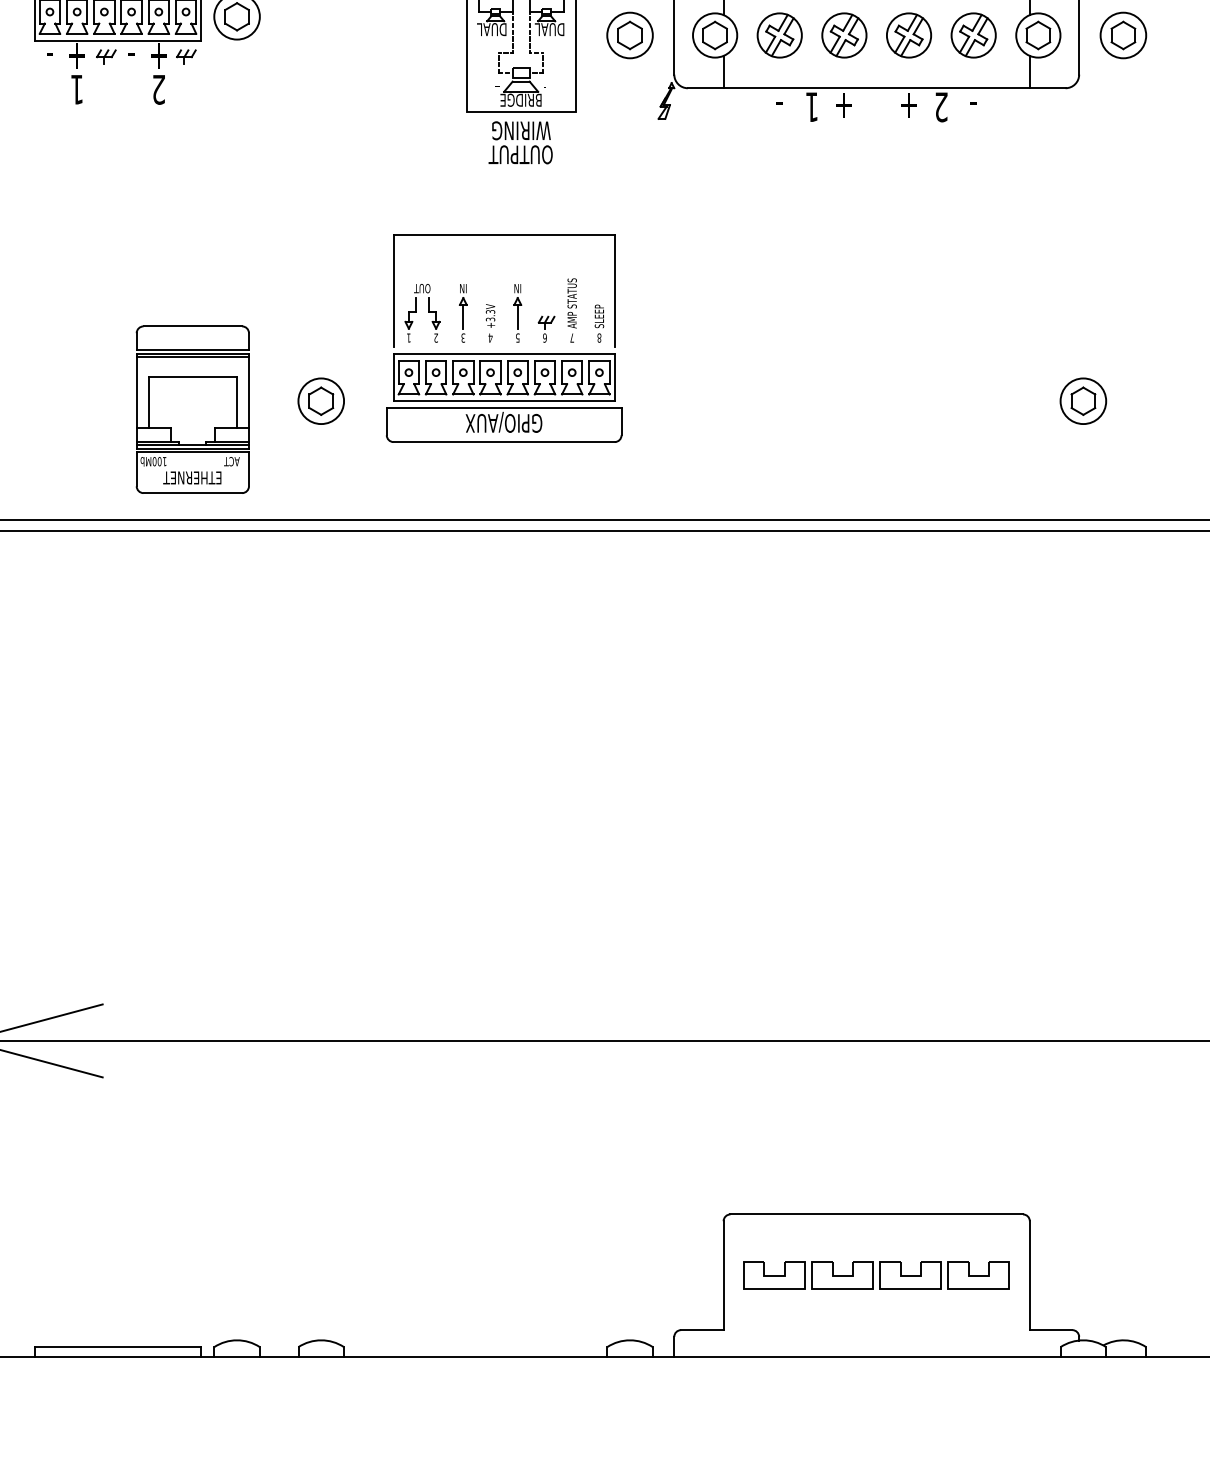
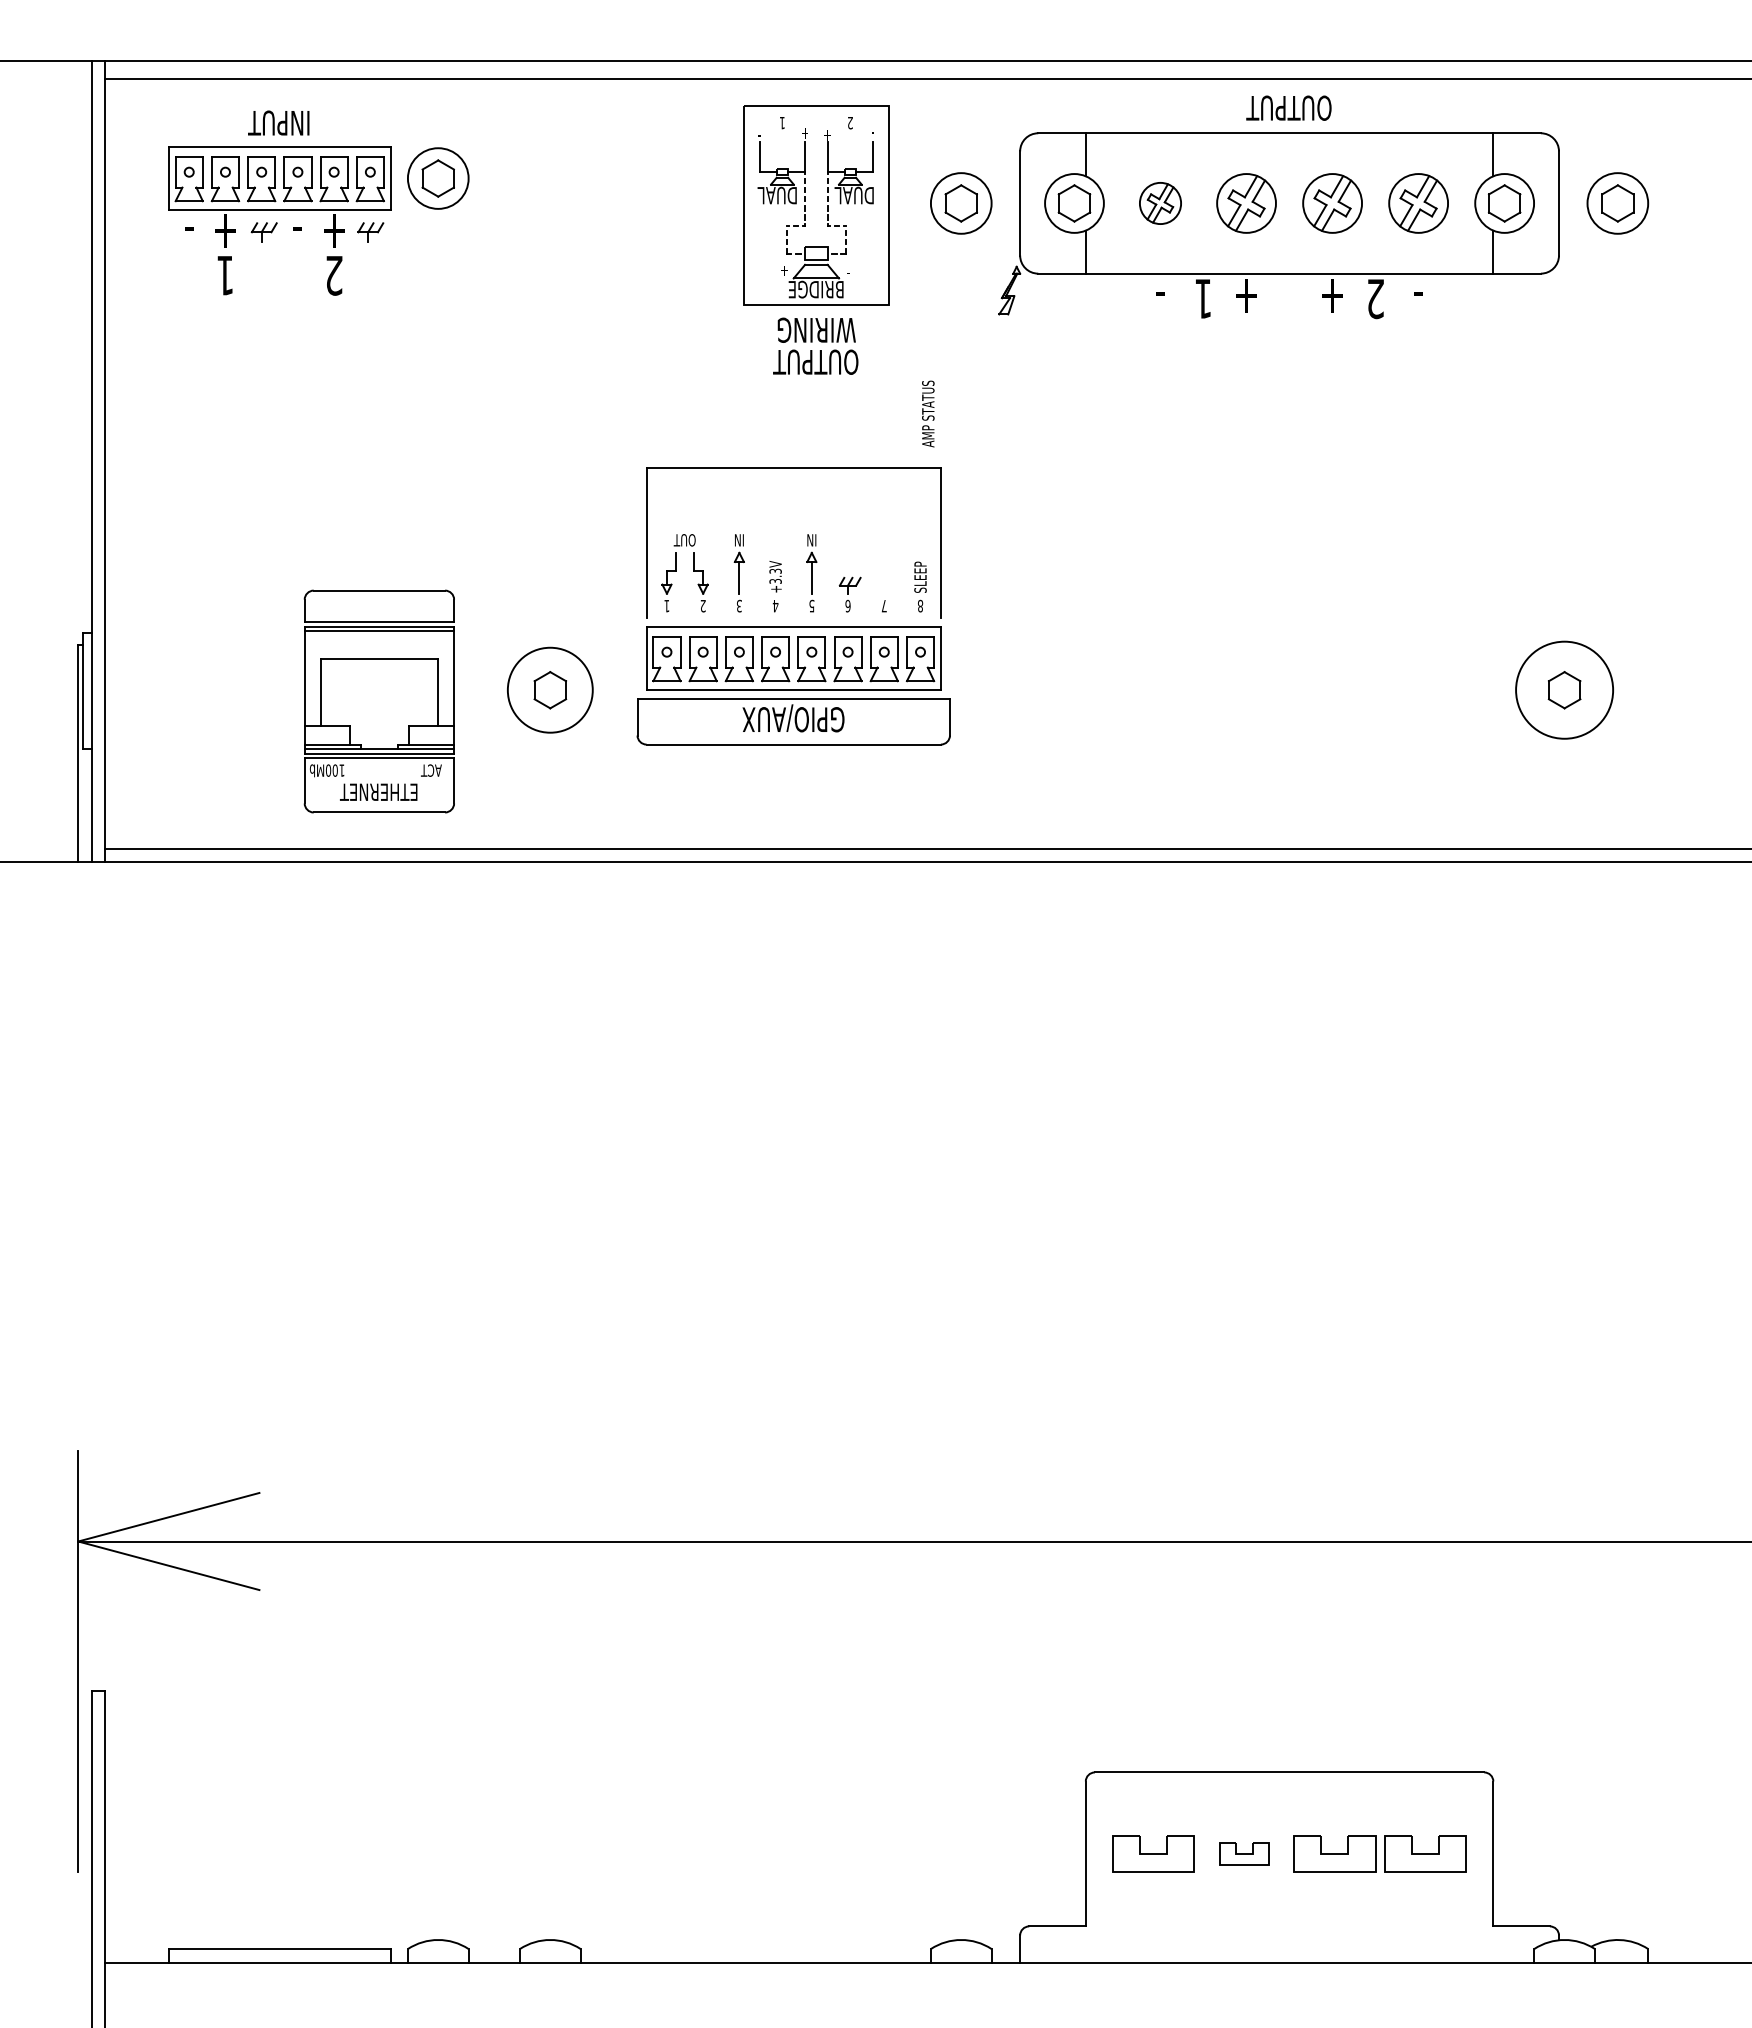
part: (779, 35) -> (1160, 203), size x0.7
text: (572, 303) -> (928, 413), moved
circle: (320, 400) -> (549, 689), size x1.4
circle: (1083, 400) -> (1564, 689), size x1.6
part: (842, 1275) -> (1244, 1853), size x0.6

